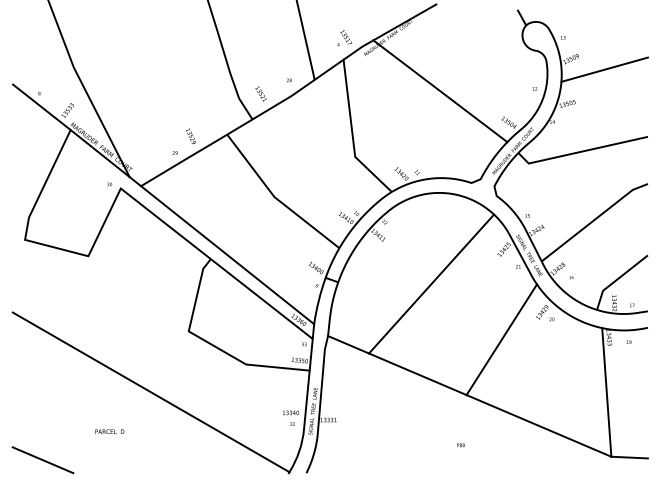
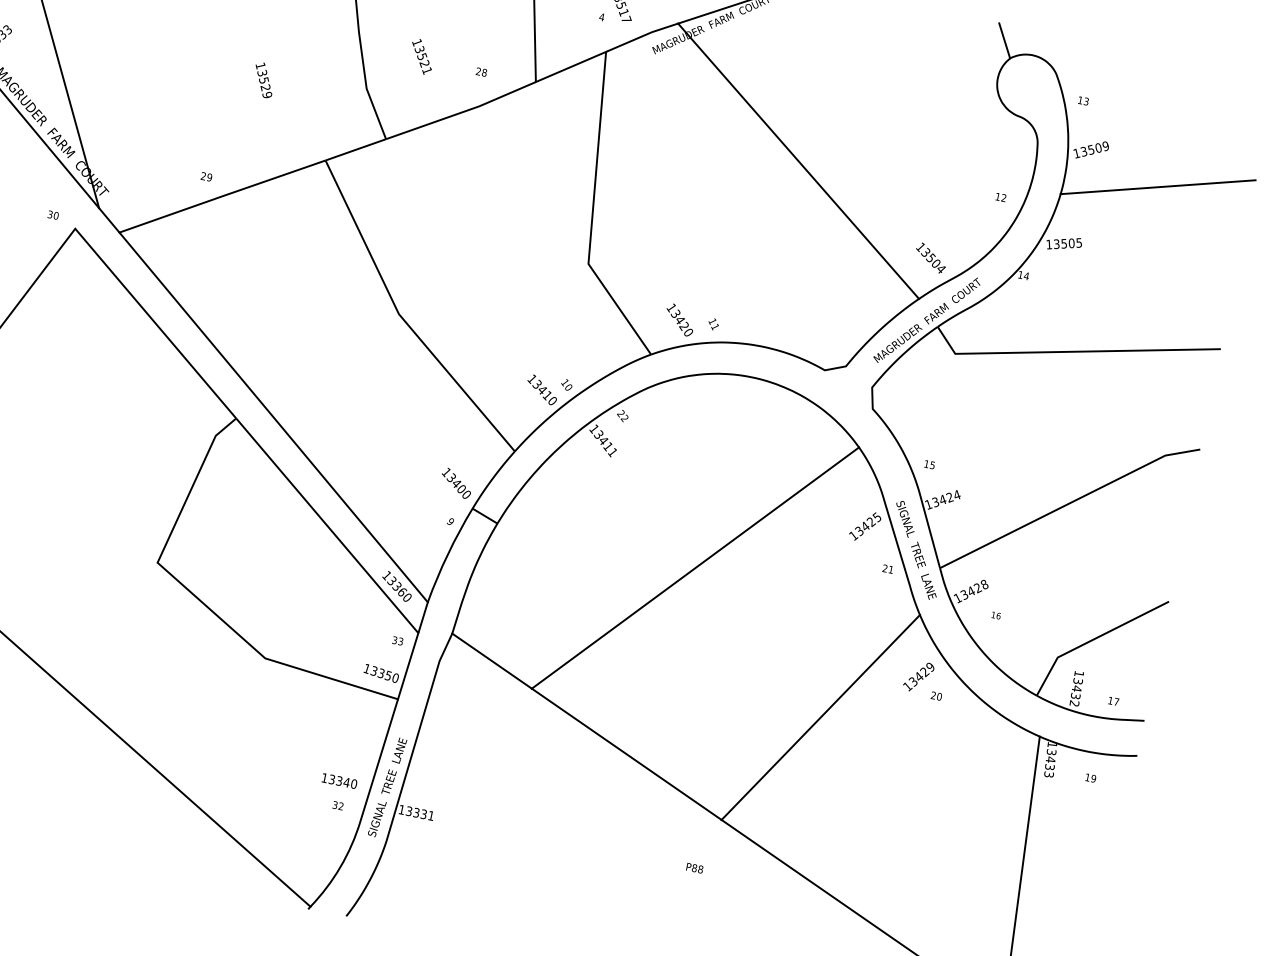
text: (260, 93) -> (420, 55), moved
text: (190, 135) -> (263, 78), moved
text: (460, 445) -> (693, 868), moved

